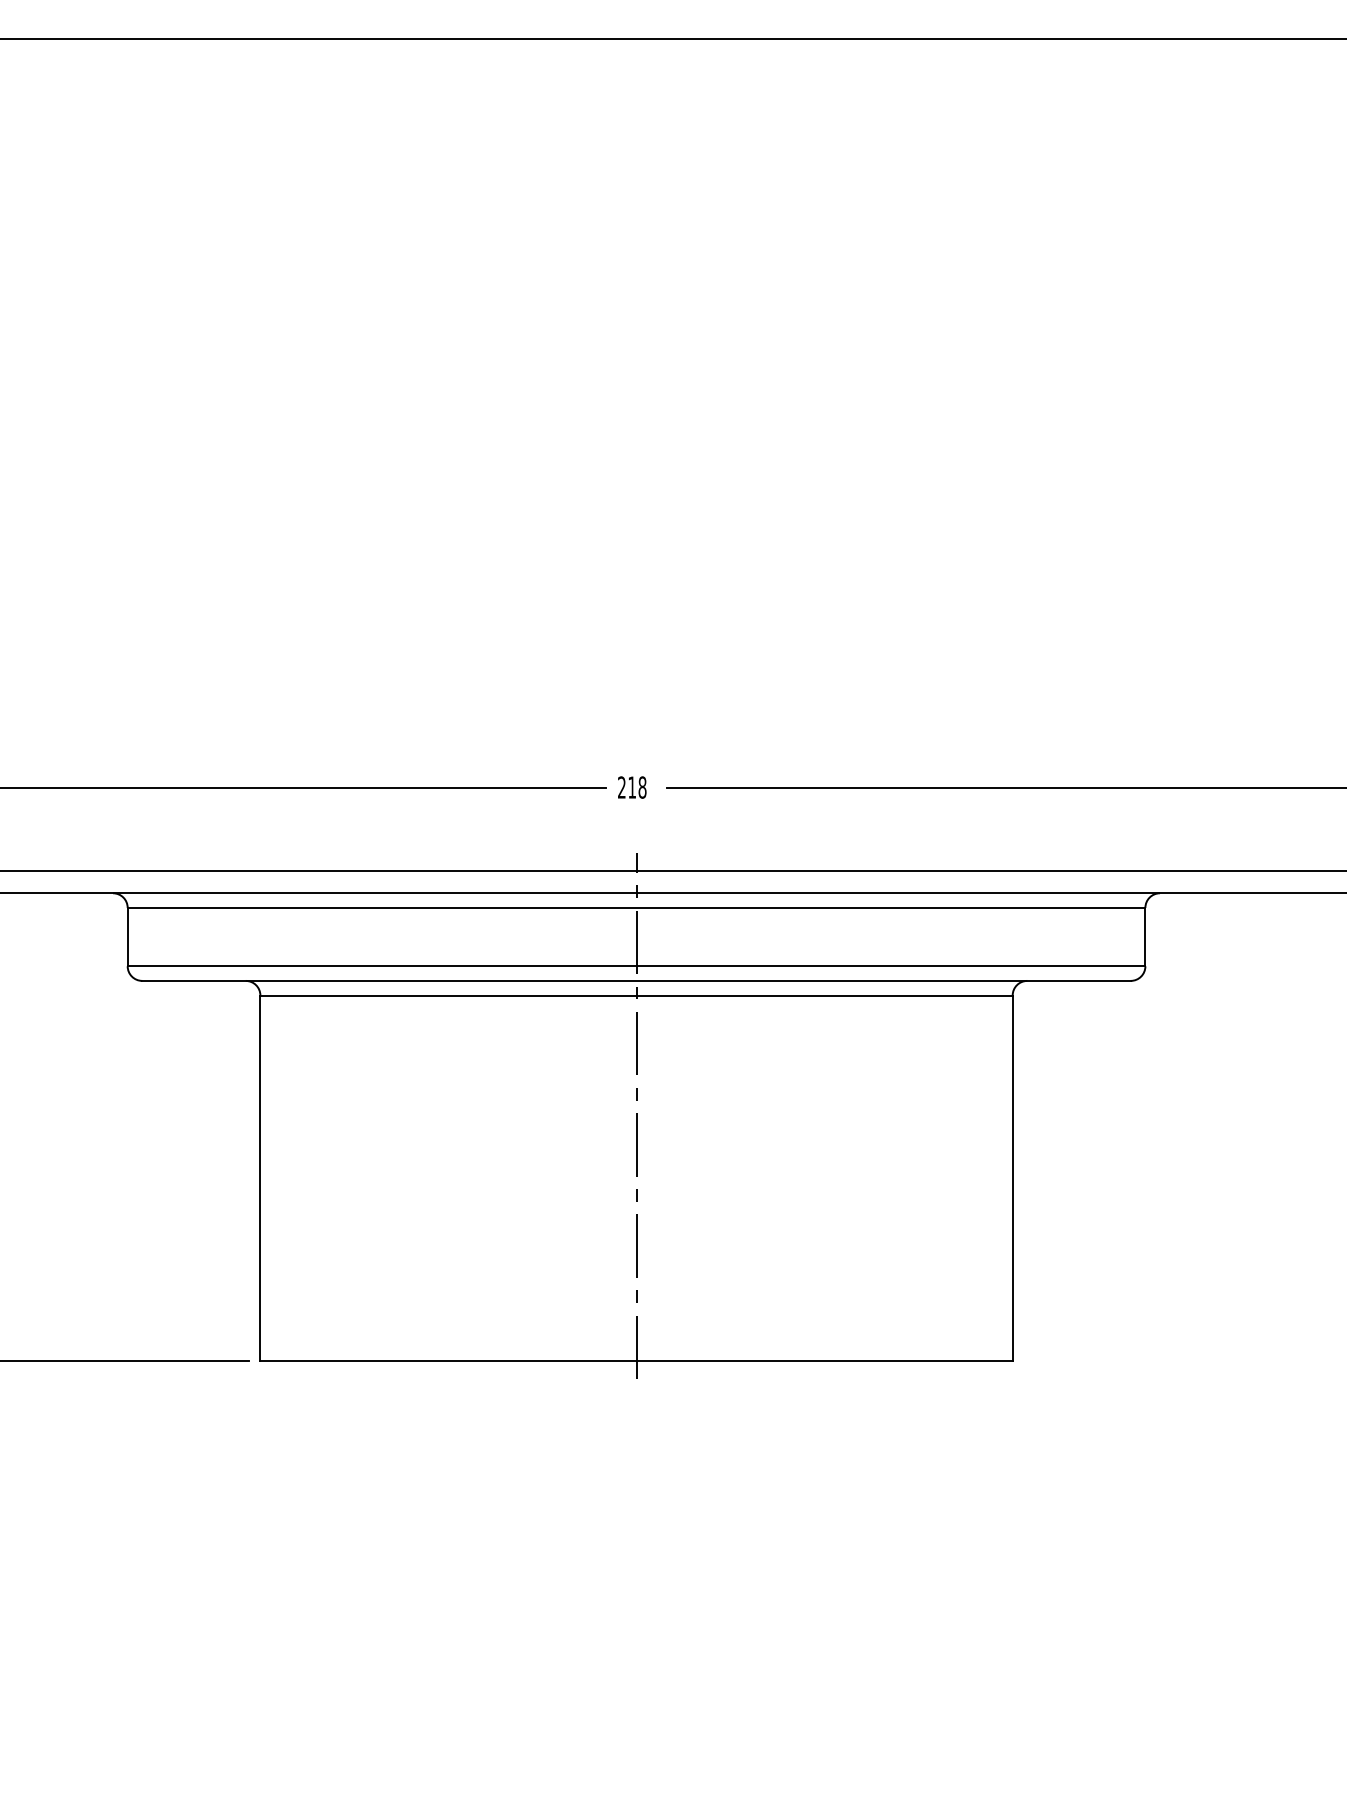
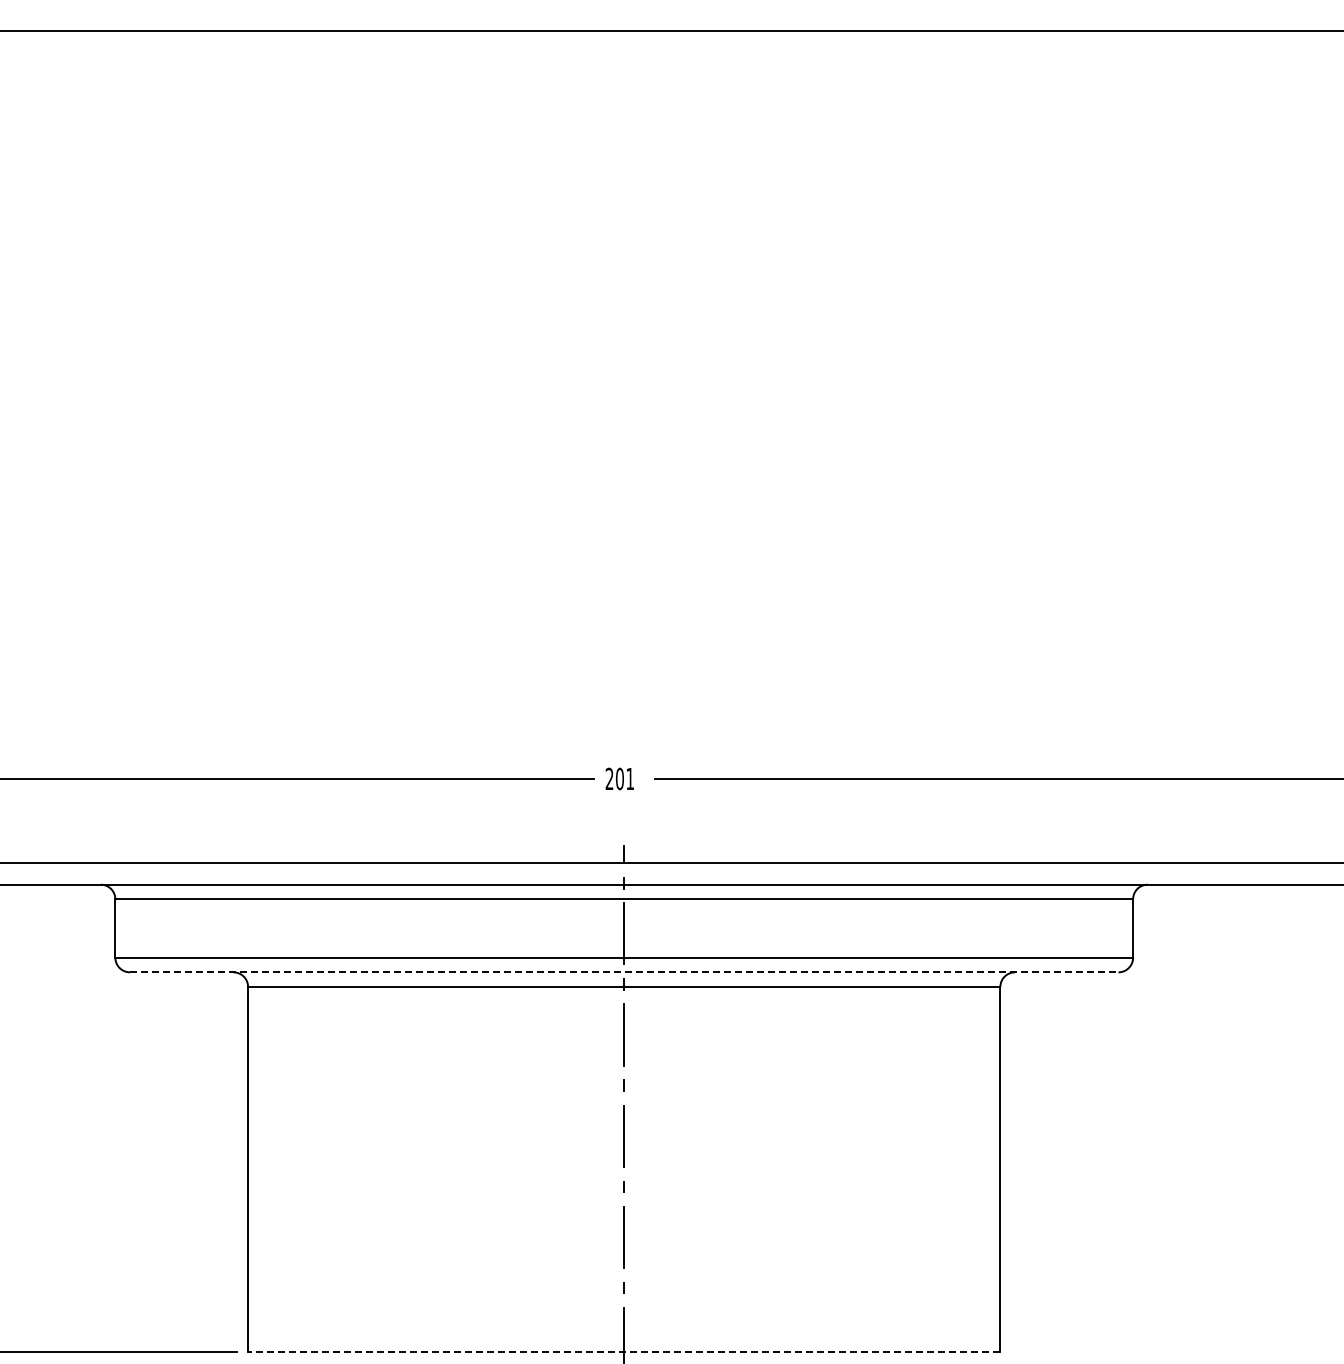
text: (637, 787) -> (625, 778), 218 -> 201
line: (637, 980) -> (625, 971), solid -> dashed
line: (636, 1360) -> (624, 1351), solid -> dashed

